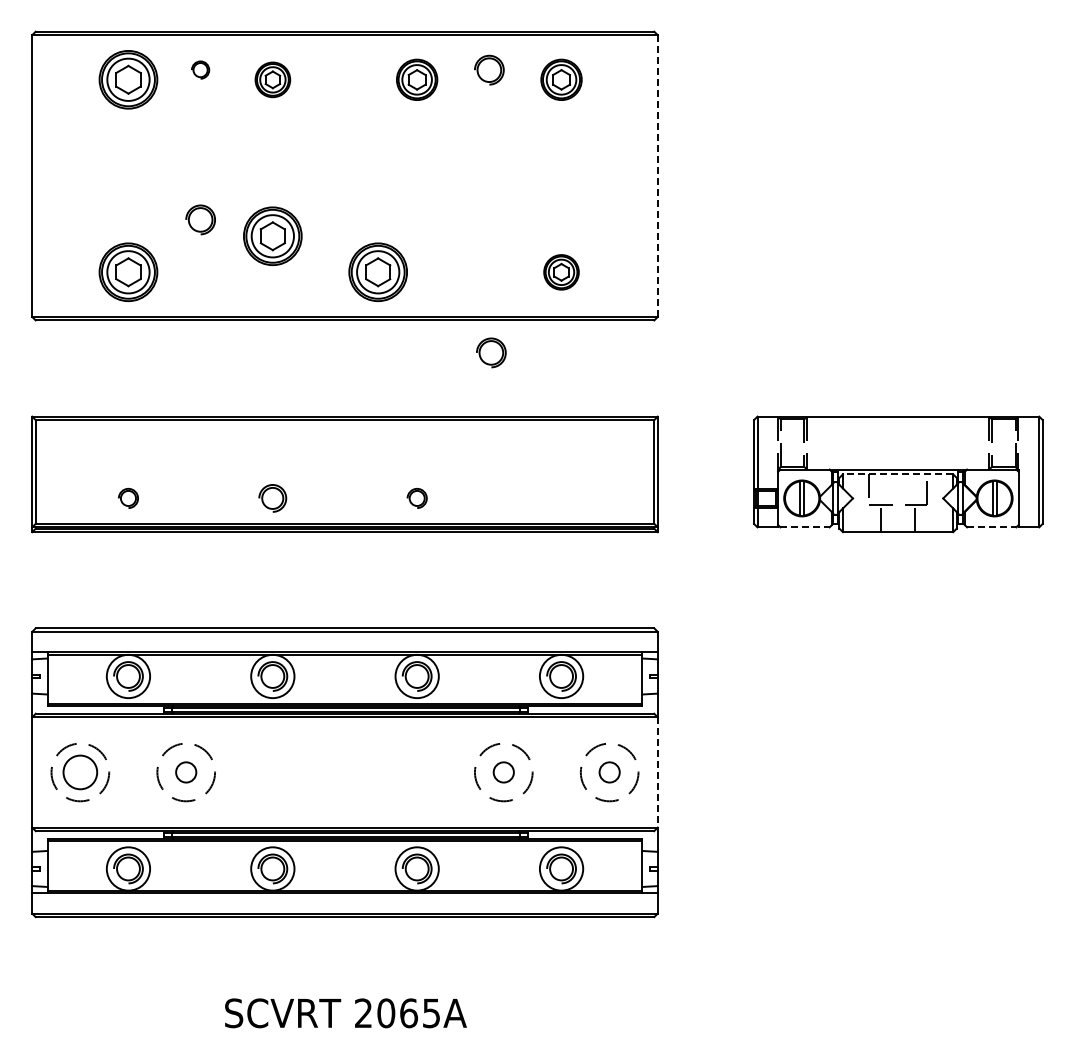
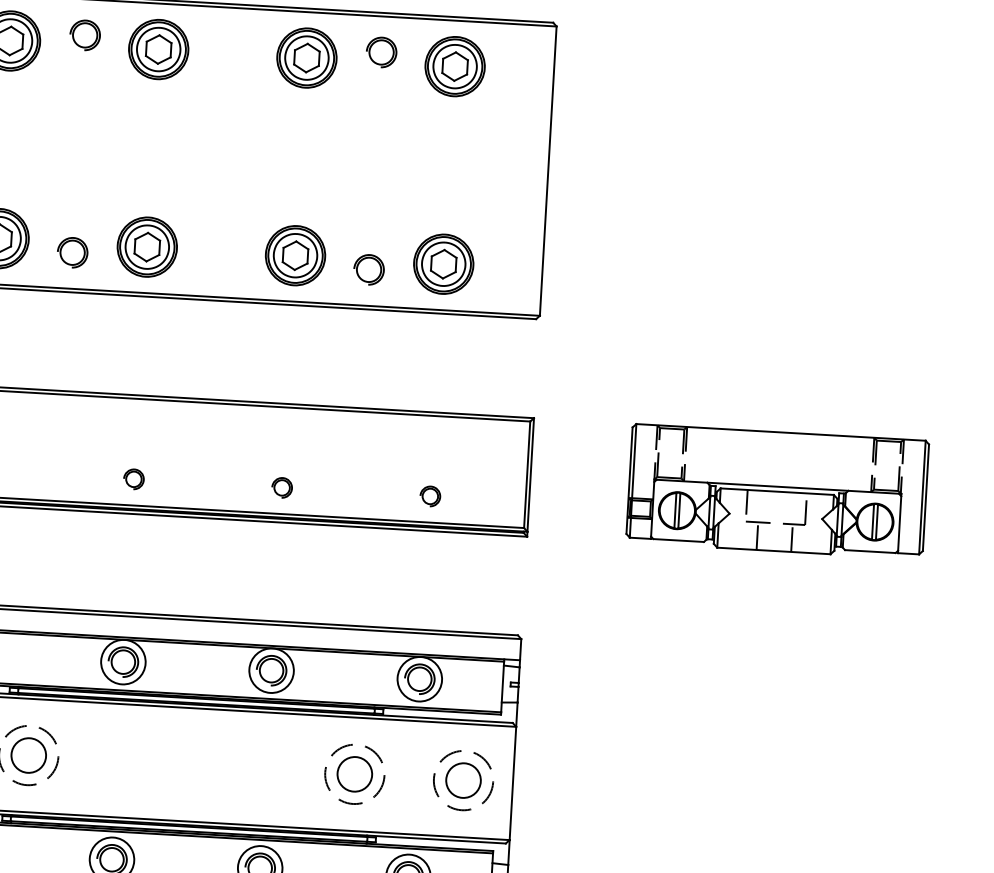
part: (200, 69) -> (85, 34), size x1.67
part: (272, 79) -> (158, 49), size x1.67
part: (416, 79) -> (306, 57), size x1.43
part: (561, 79) -> (455, 66), size x1.43
line: (657, 176) -> (547, 171), dashed -> solid
part: (200, 219) -> (72, 252), moved
part: (272, 235) -> (147, 246), moved
part: (377, 272) -> (294, 255), moved
part: (561, 272) -> (443, 264), size x1.67
part: (491, 352) -> (369, 269), moved
line: (897, 474) -> (776, 491), dashed -> solid
part: (272, 498) -> (133, 479), size x0.71
part: (561, 498) -> (430, 496), added
line: (805, 527) -> (679, 540), dashed -> solid
line: (991, 527) -> (870, 551), dashed -> solid
circle: (186, 772) -> (29, 755), size x1.67
circle: (503, 772) -> (354, 774), size x1.67
circle: (609, 772) -> (463, 780), size x1.67
line: (657, 772) -> (512, 783), dashed -> solid

